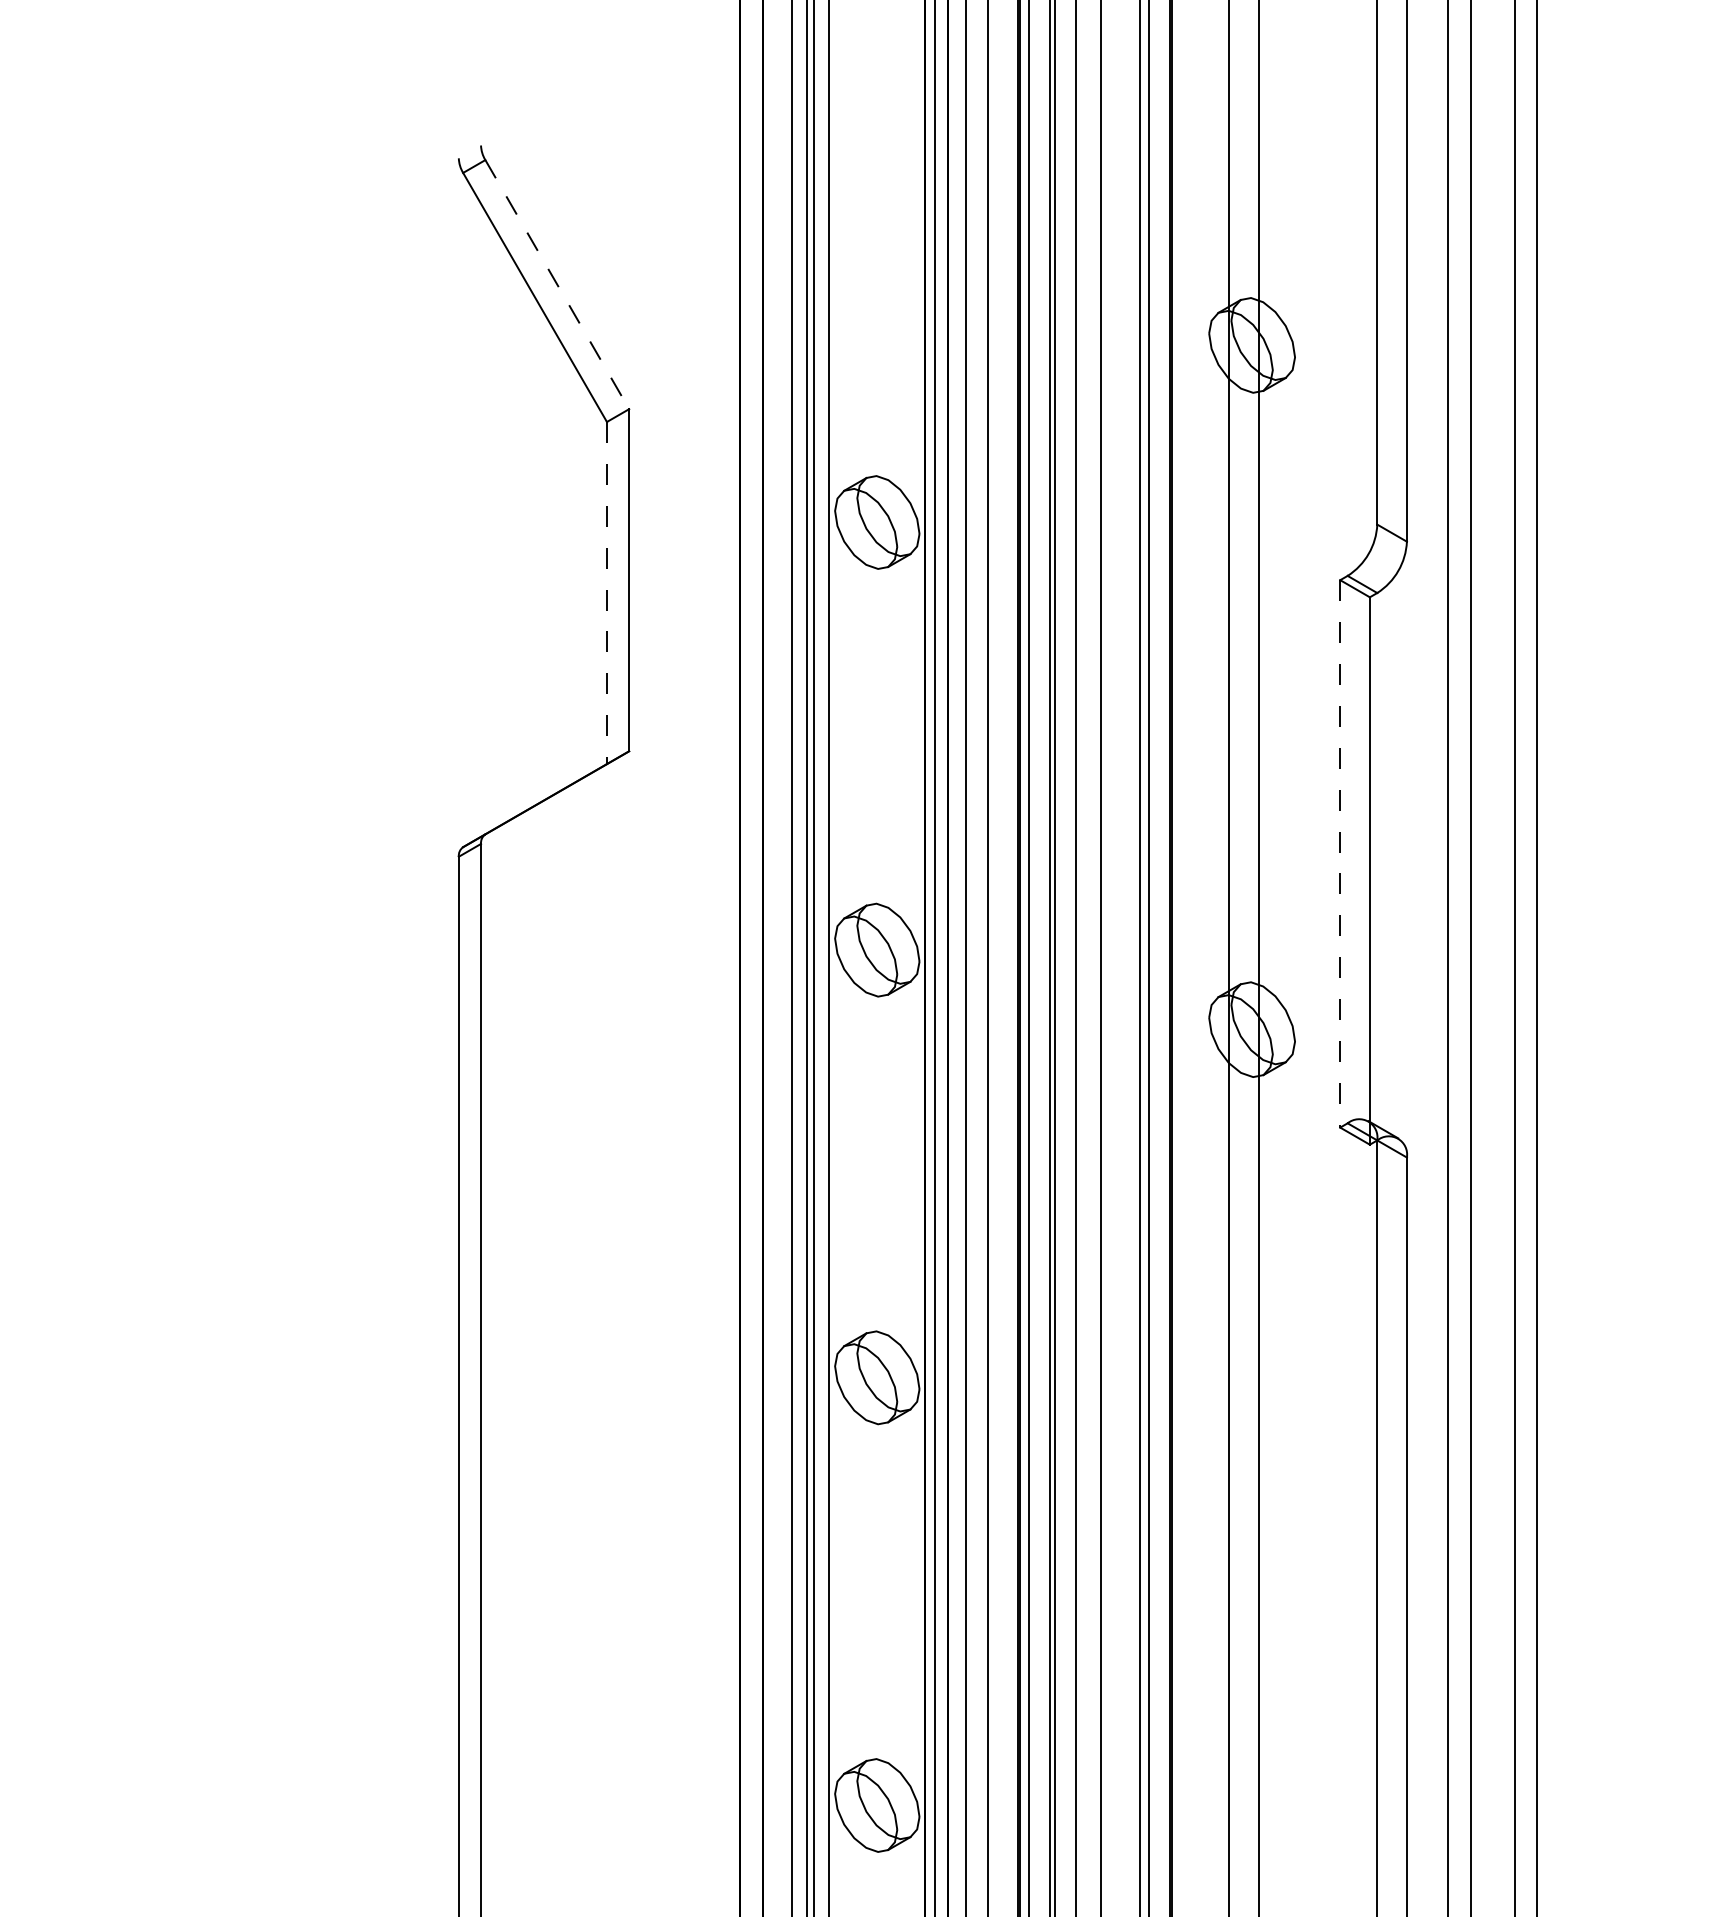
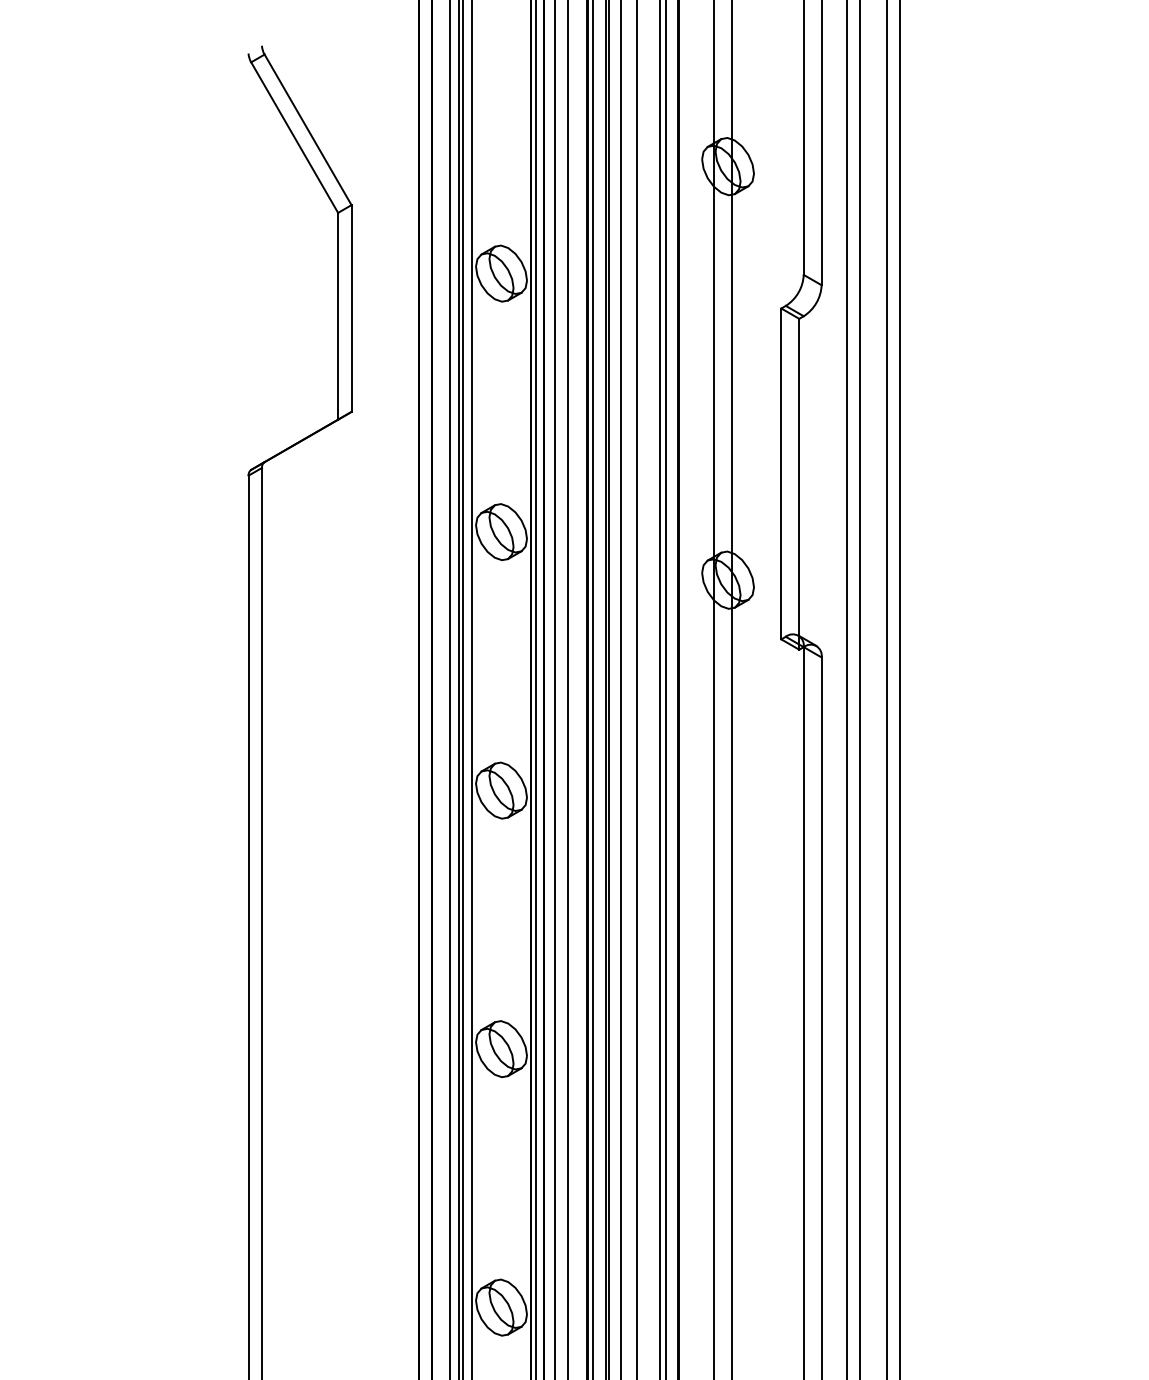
line: (557, 284) -> (308, 129), dashed -> solid
line: (607, 593) -> (338, 316), dashed -> solid
line: (1340, 854) -> (781, 474), dashed -> solid

